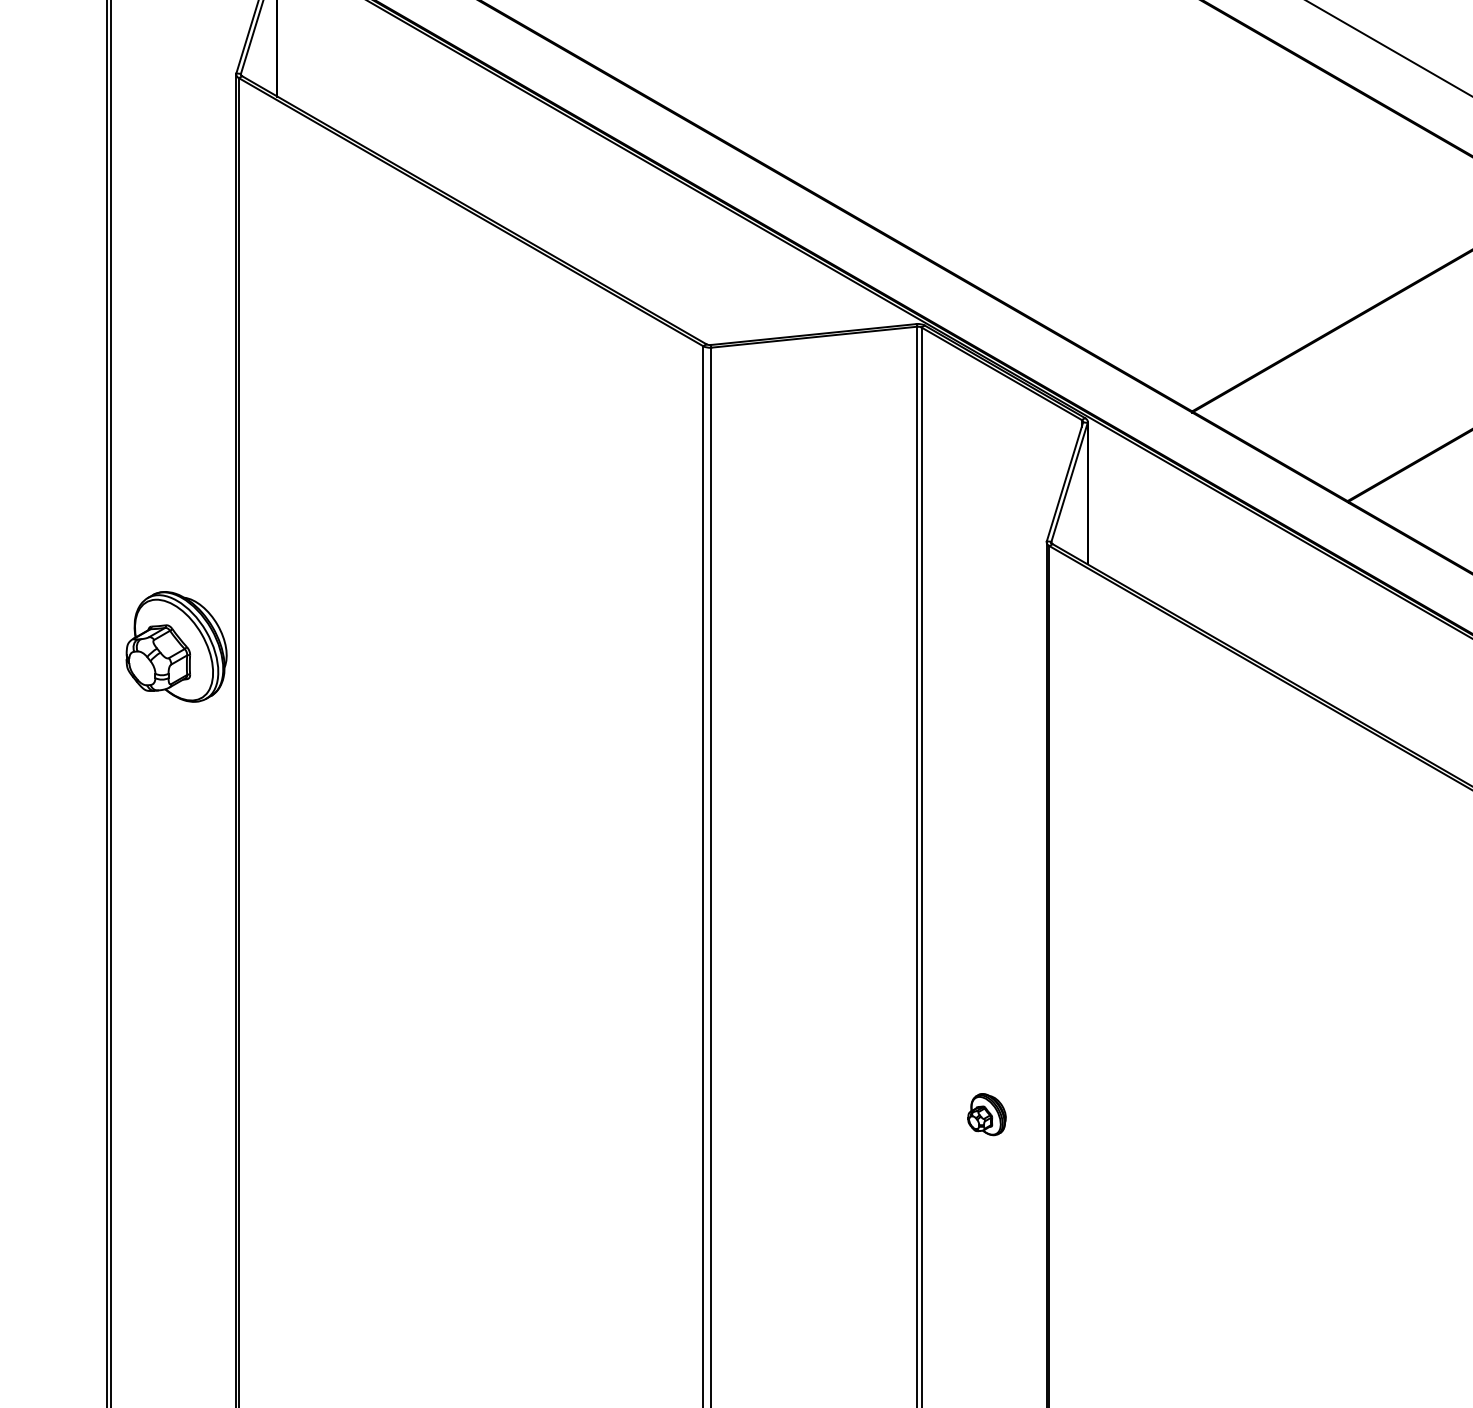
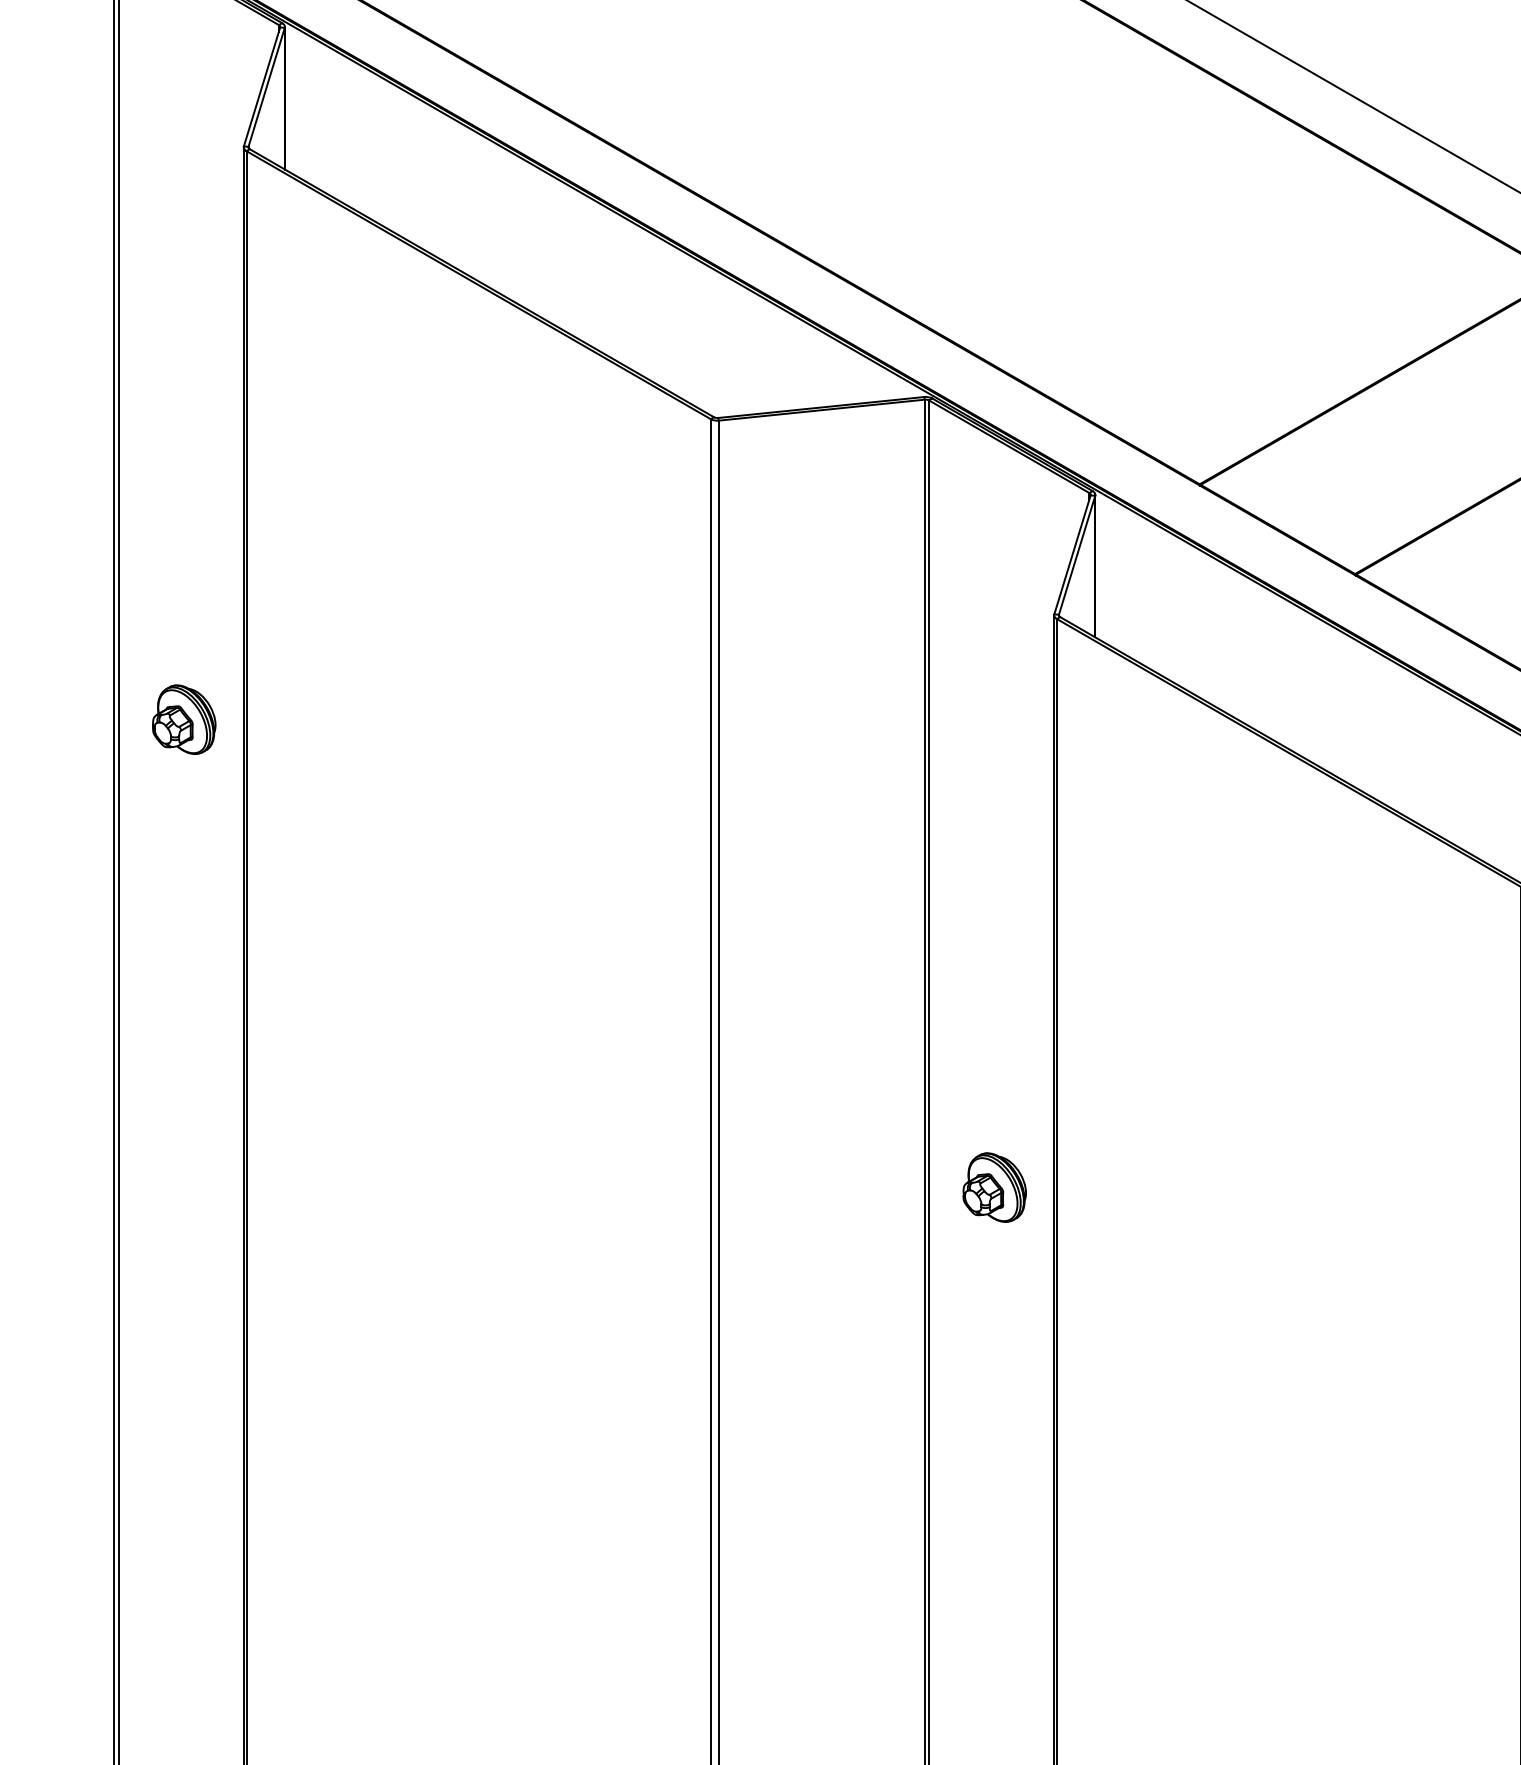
part: (176, 646) -> (184, 719), size x0.62
part: (986, 1114) -> (994, 1187), size x1.67

